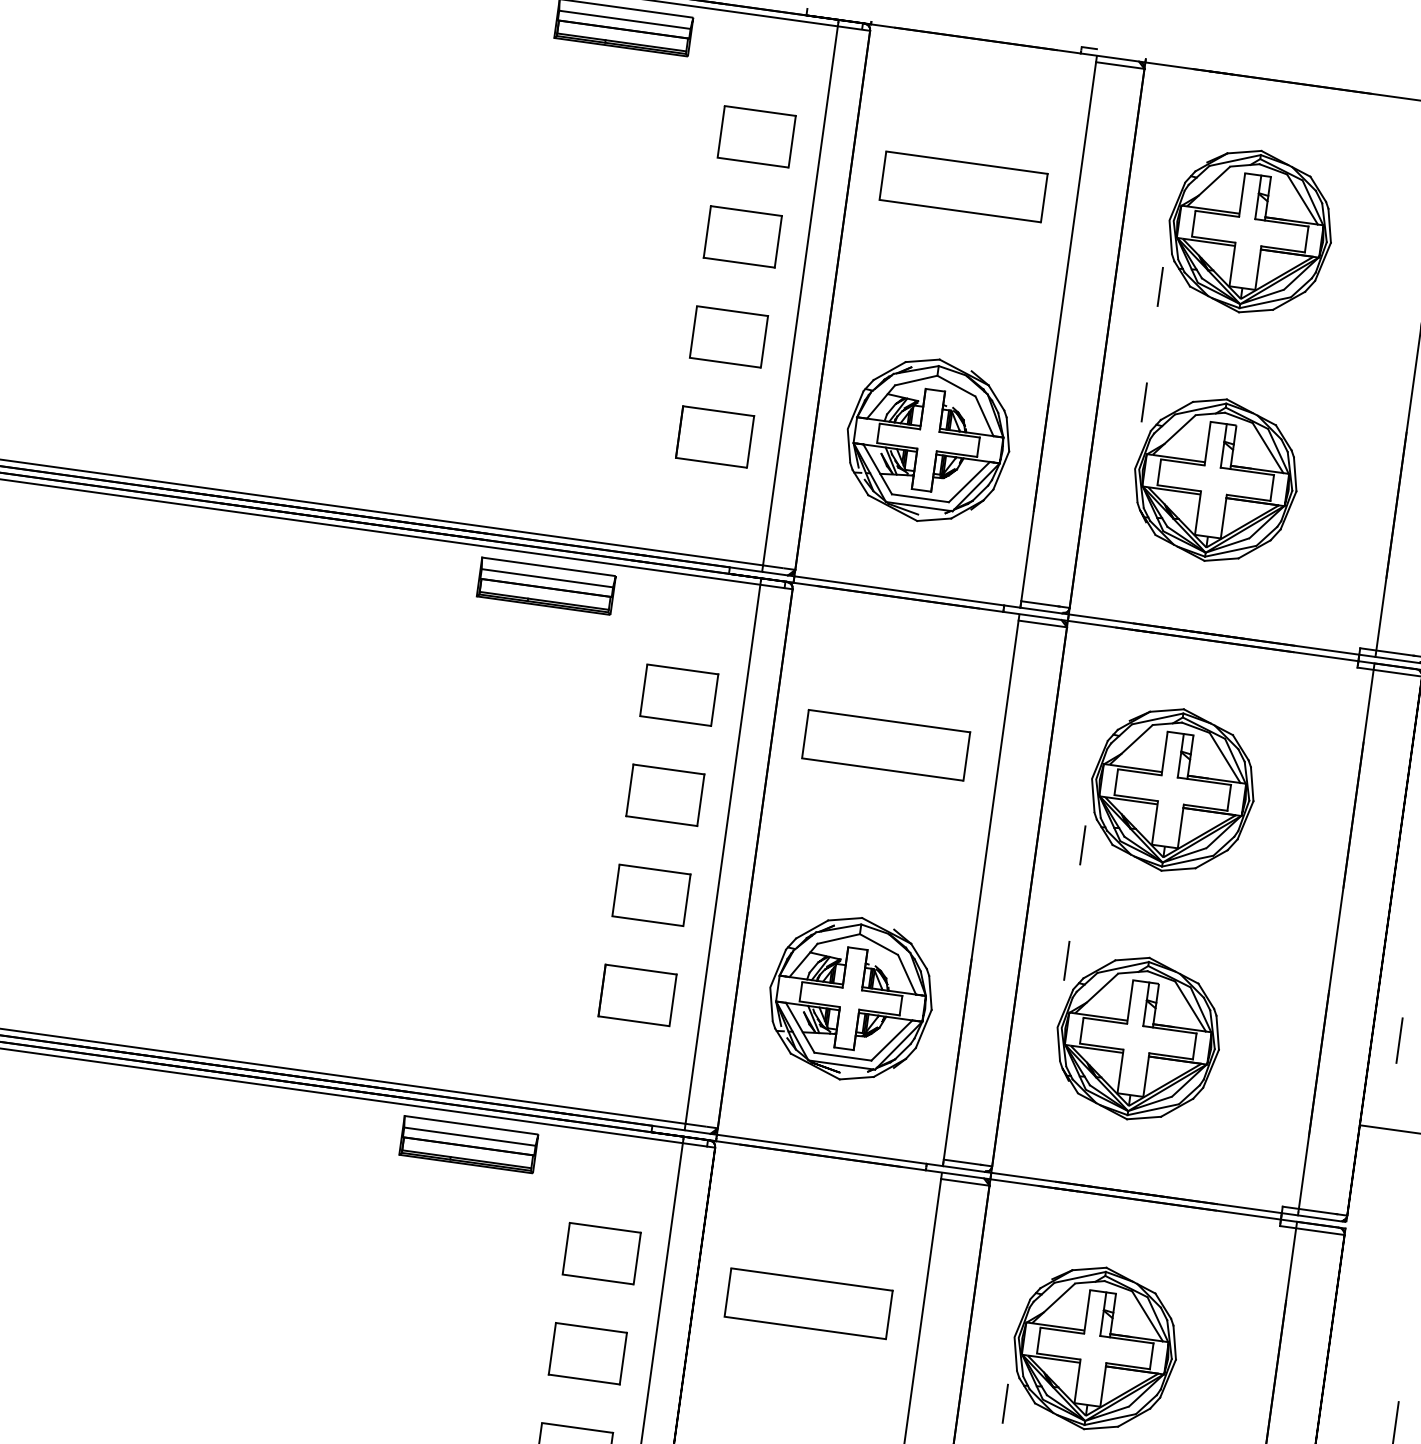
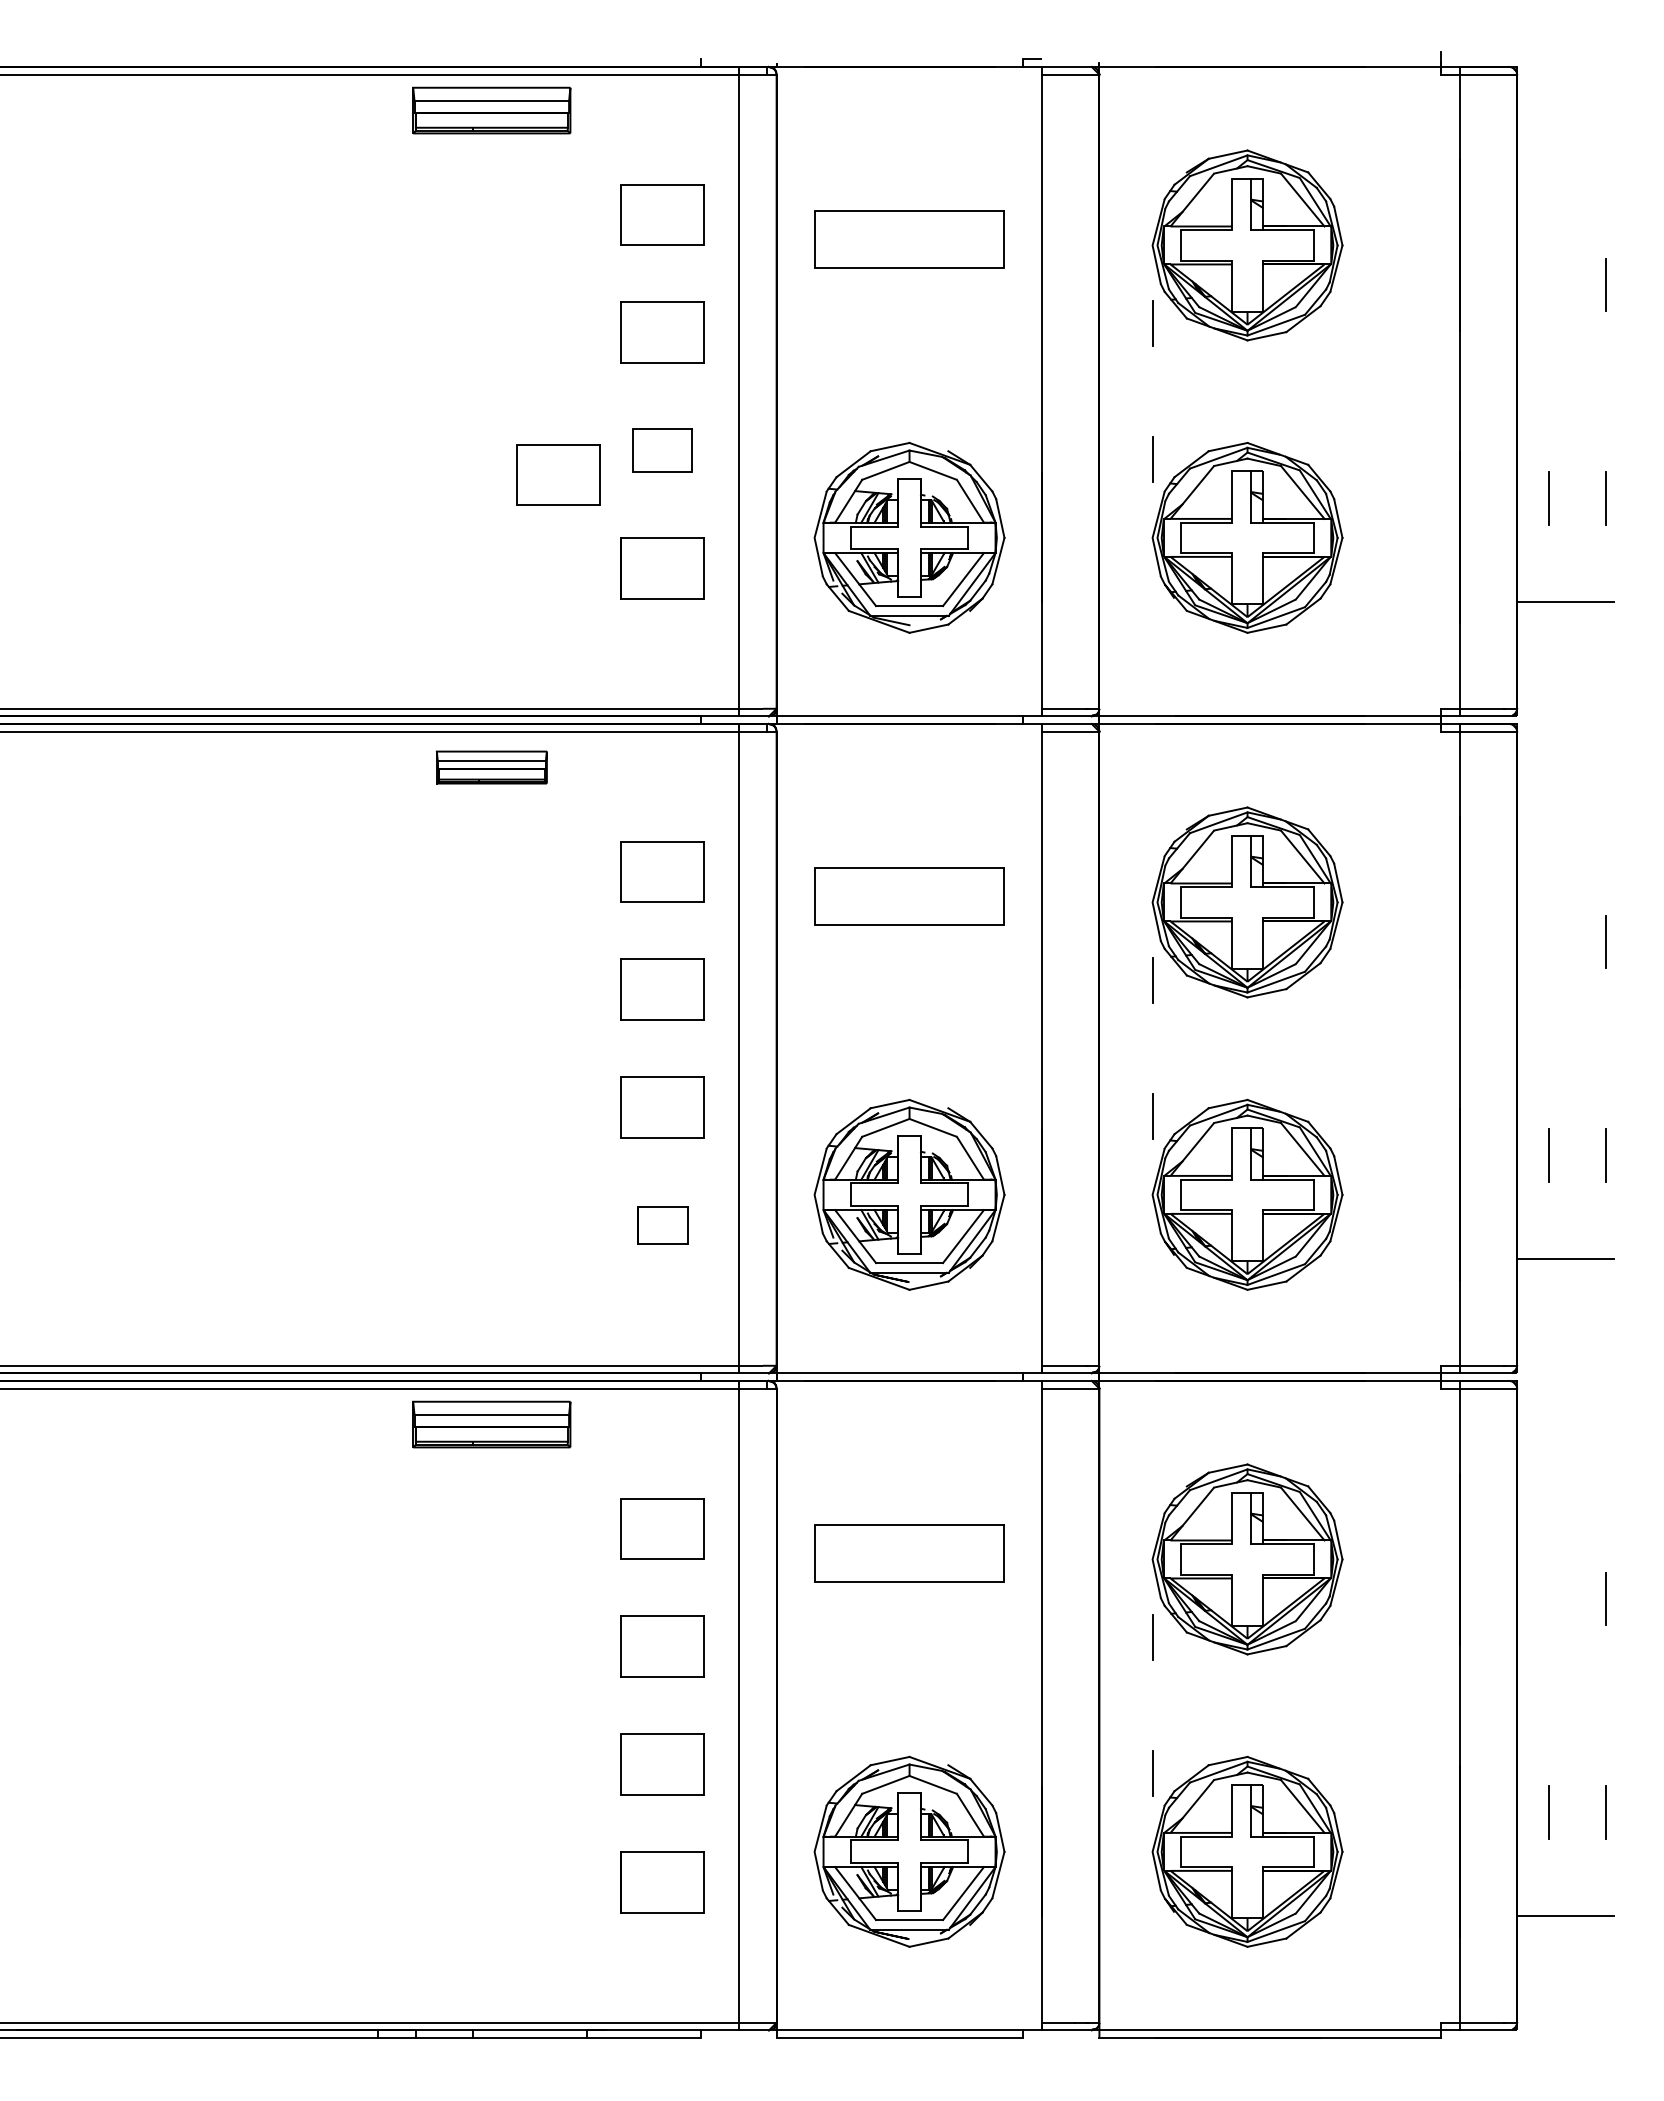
part: (728, 336) -> (662, 450), size x0.7
part: (637, 345) -> (558, 474), added
part: (546, 586) -> (491, 767), size x0.7
part: (637, 995) -> (662, 1225), size x0.6

